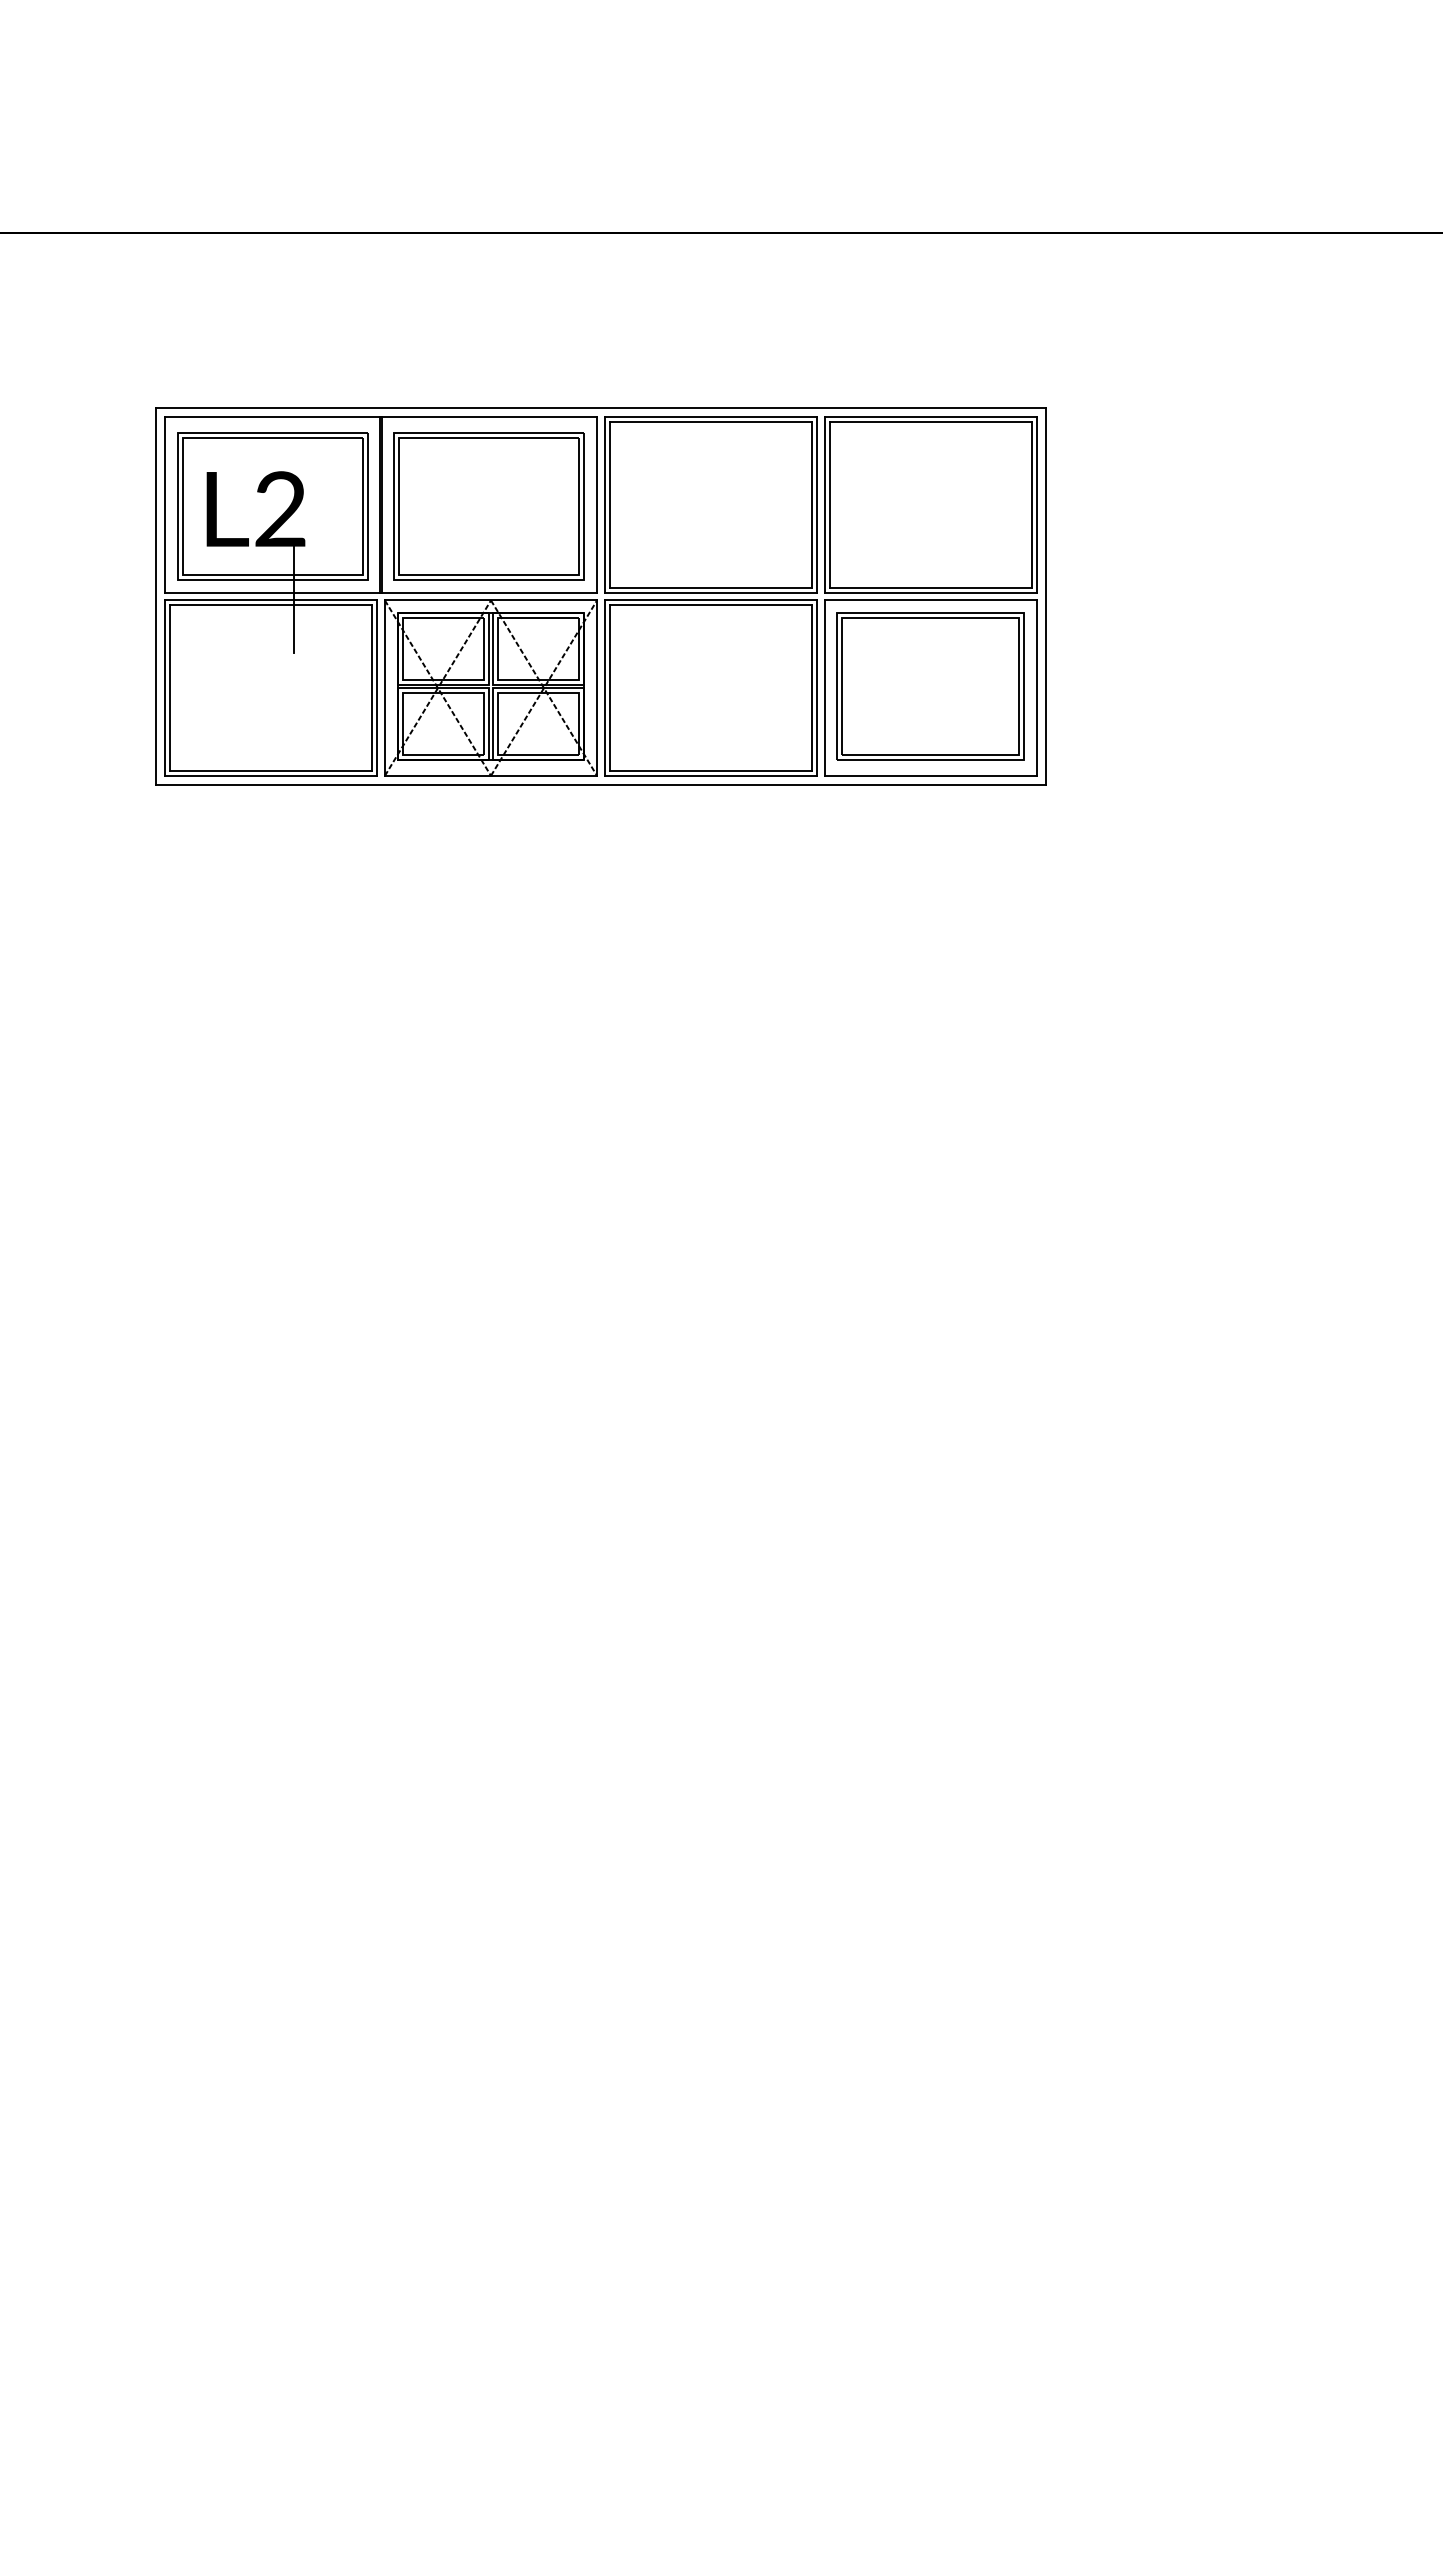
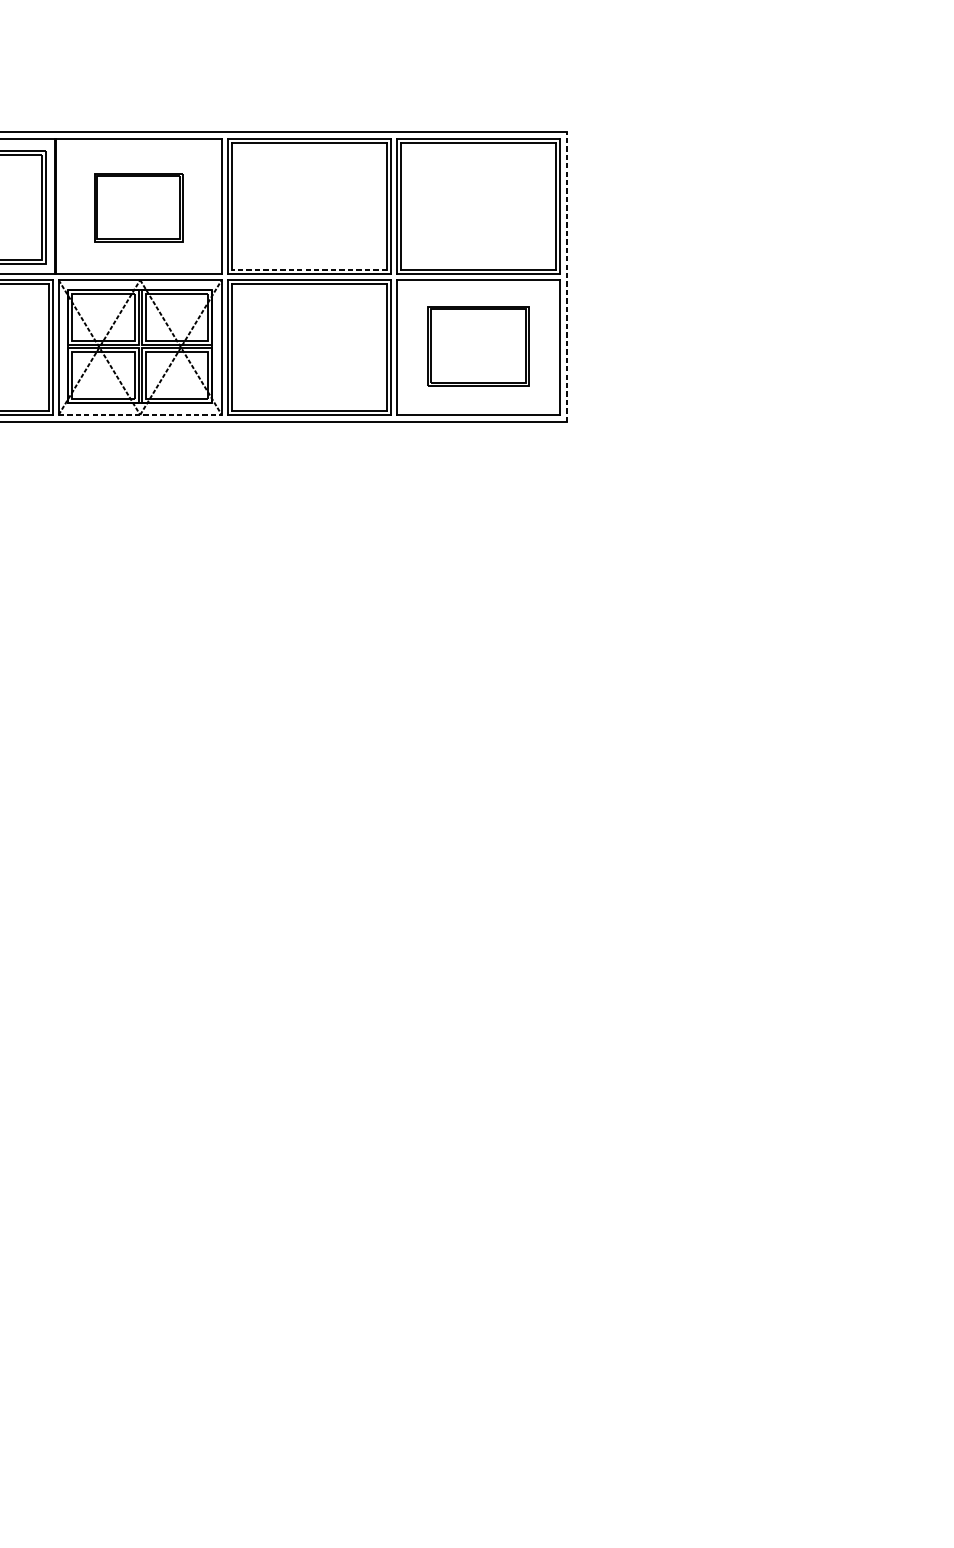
part: (488, 506) -> (138, 207), size x0.6
line: (710, 587) -> (309, 270), solid -> dashed
line: (1046, 596) -> (567, 277), solid -> dashed
part: (930, 686) -> (478, 346), size x0.7
line: (491, 775) -> (140, 414), solid -> dashed

